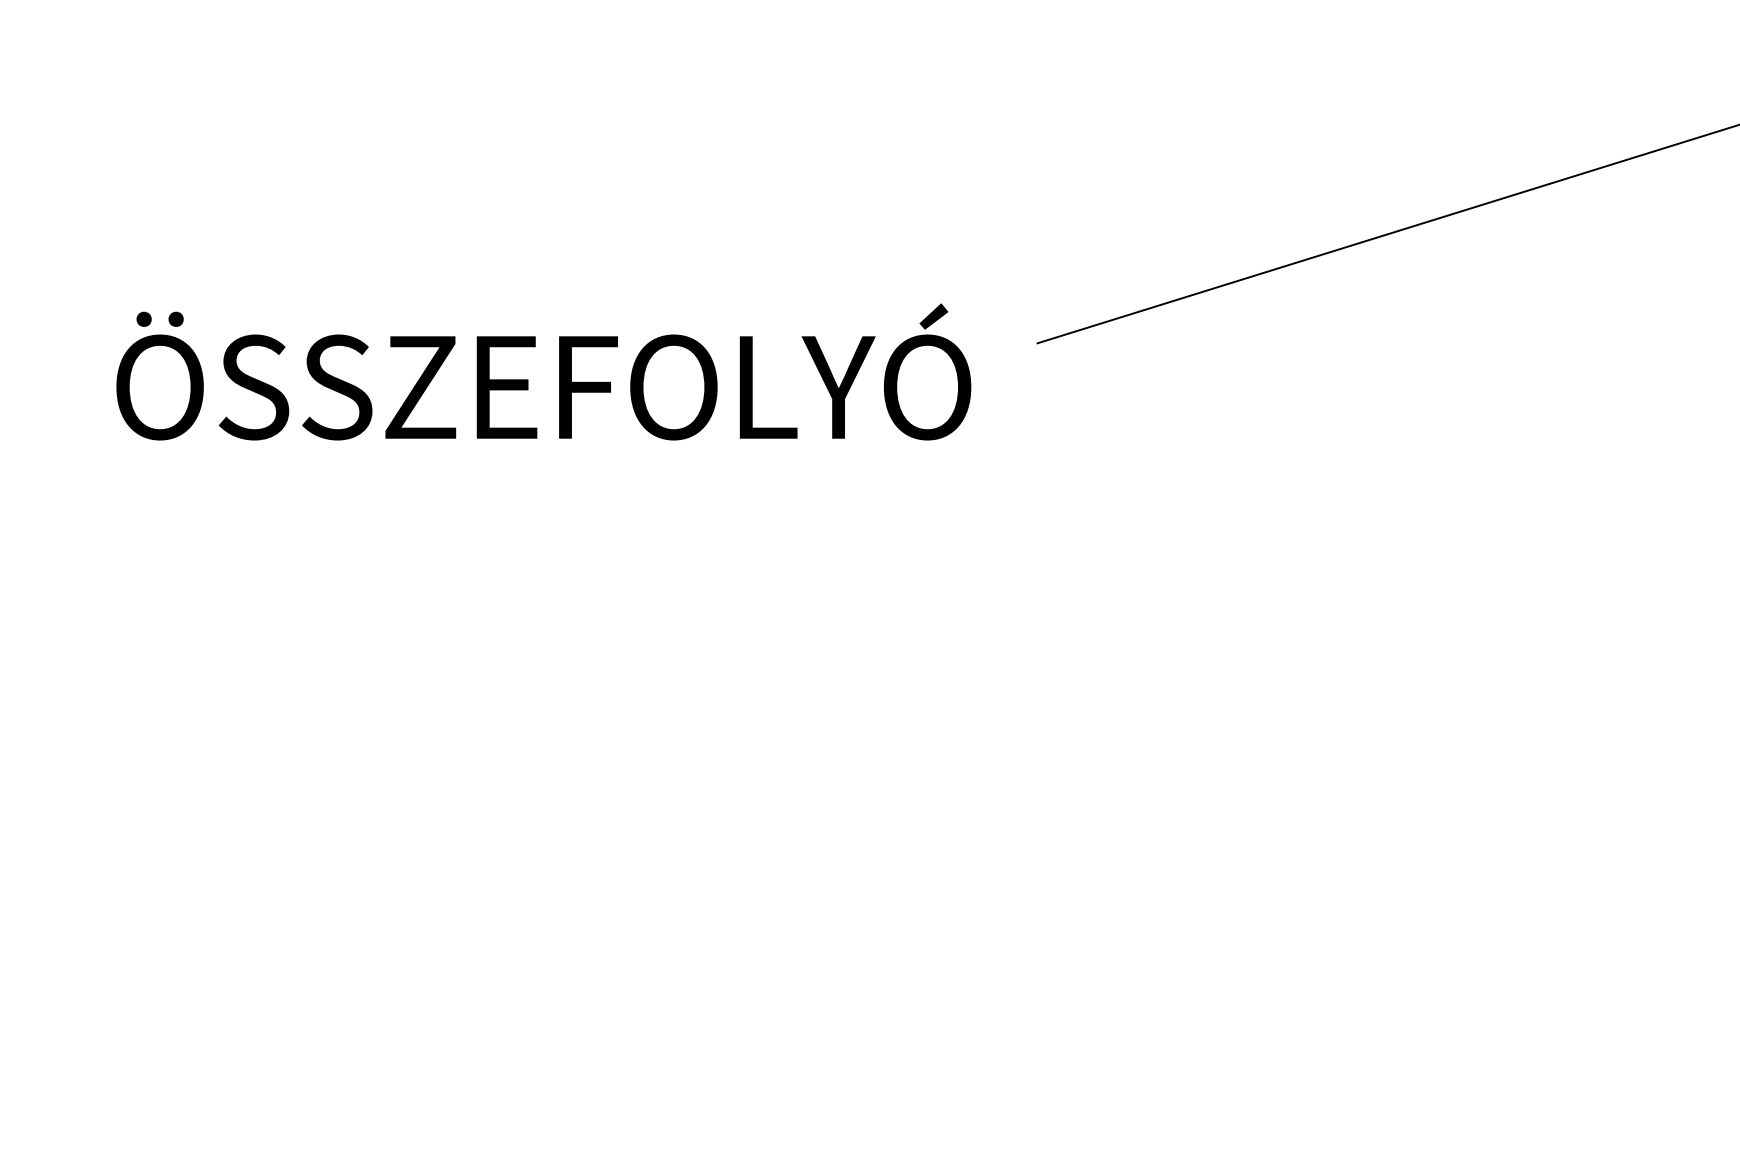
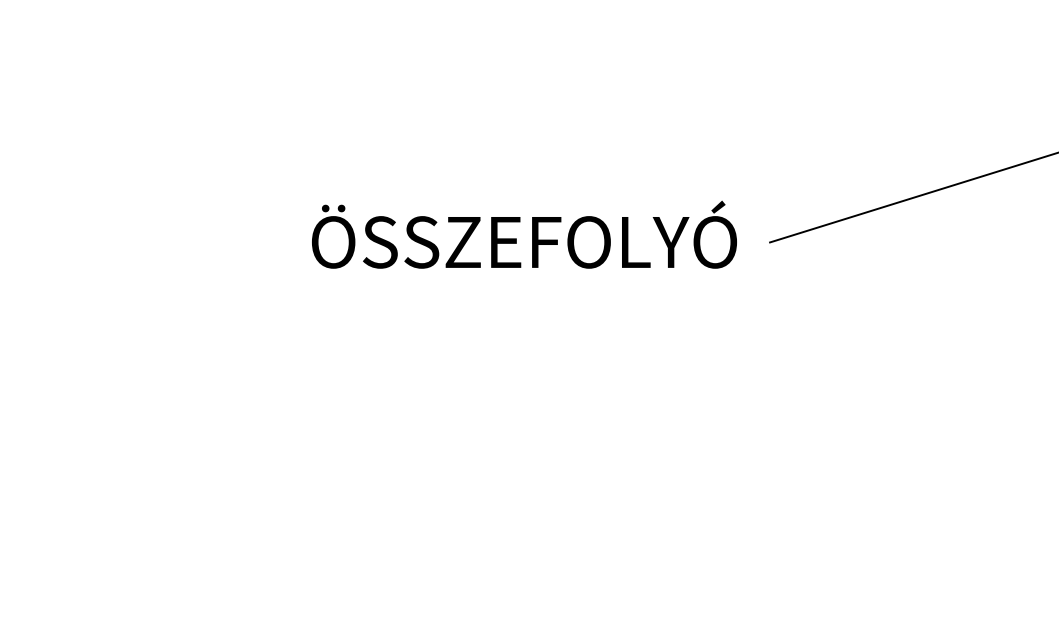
text: (543, 371) -> (524, 234), moved

